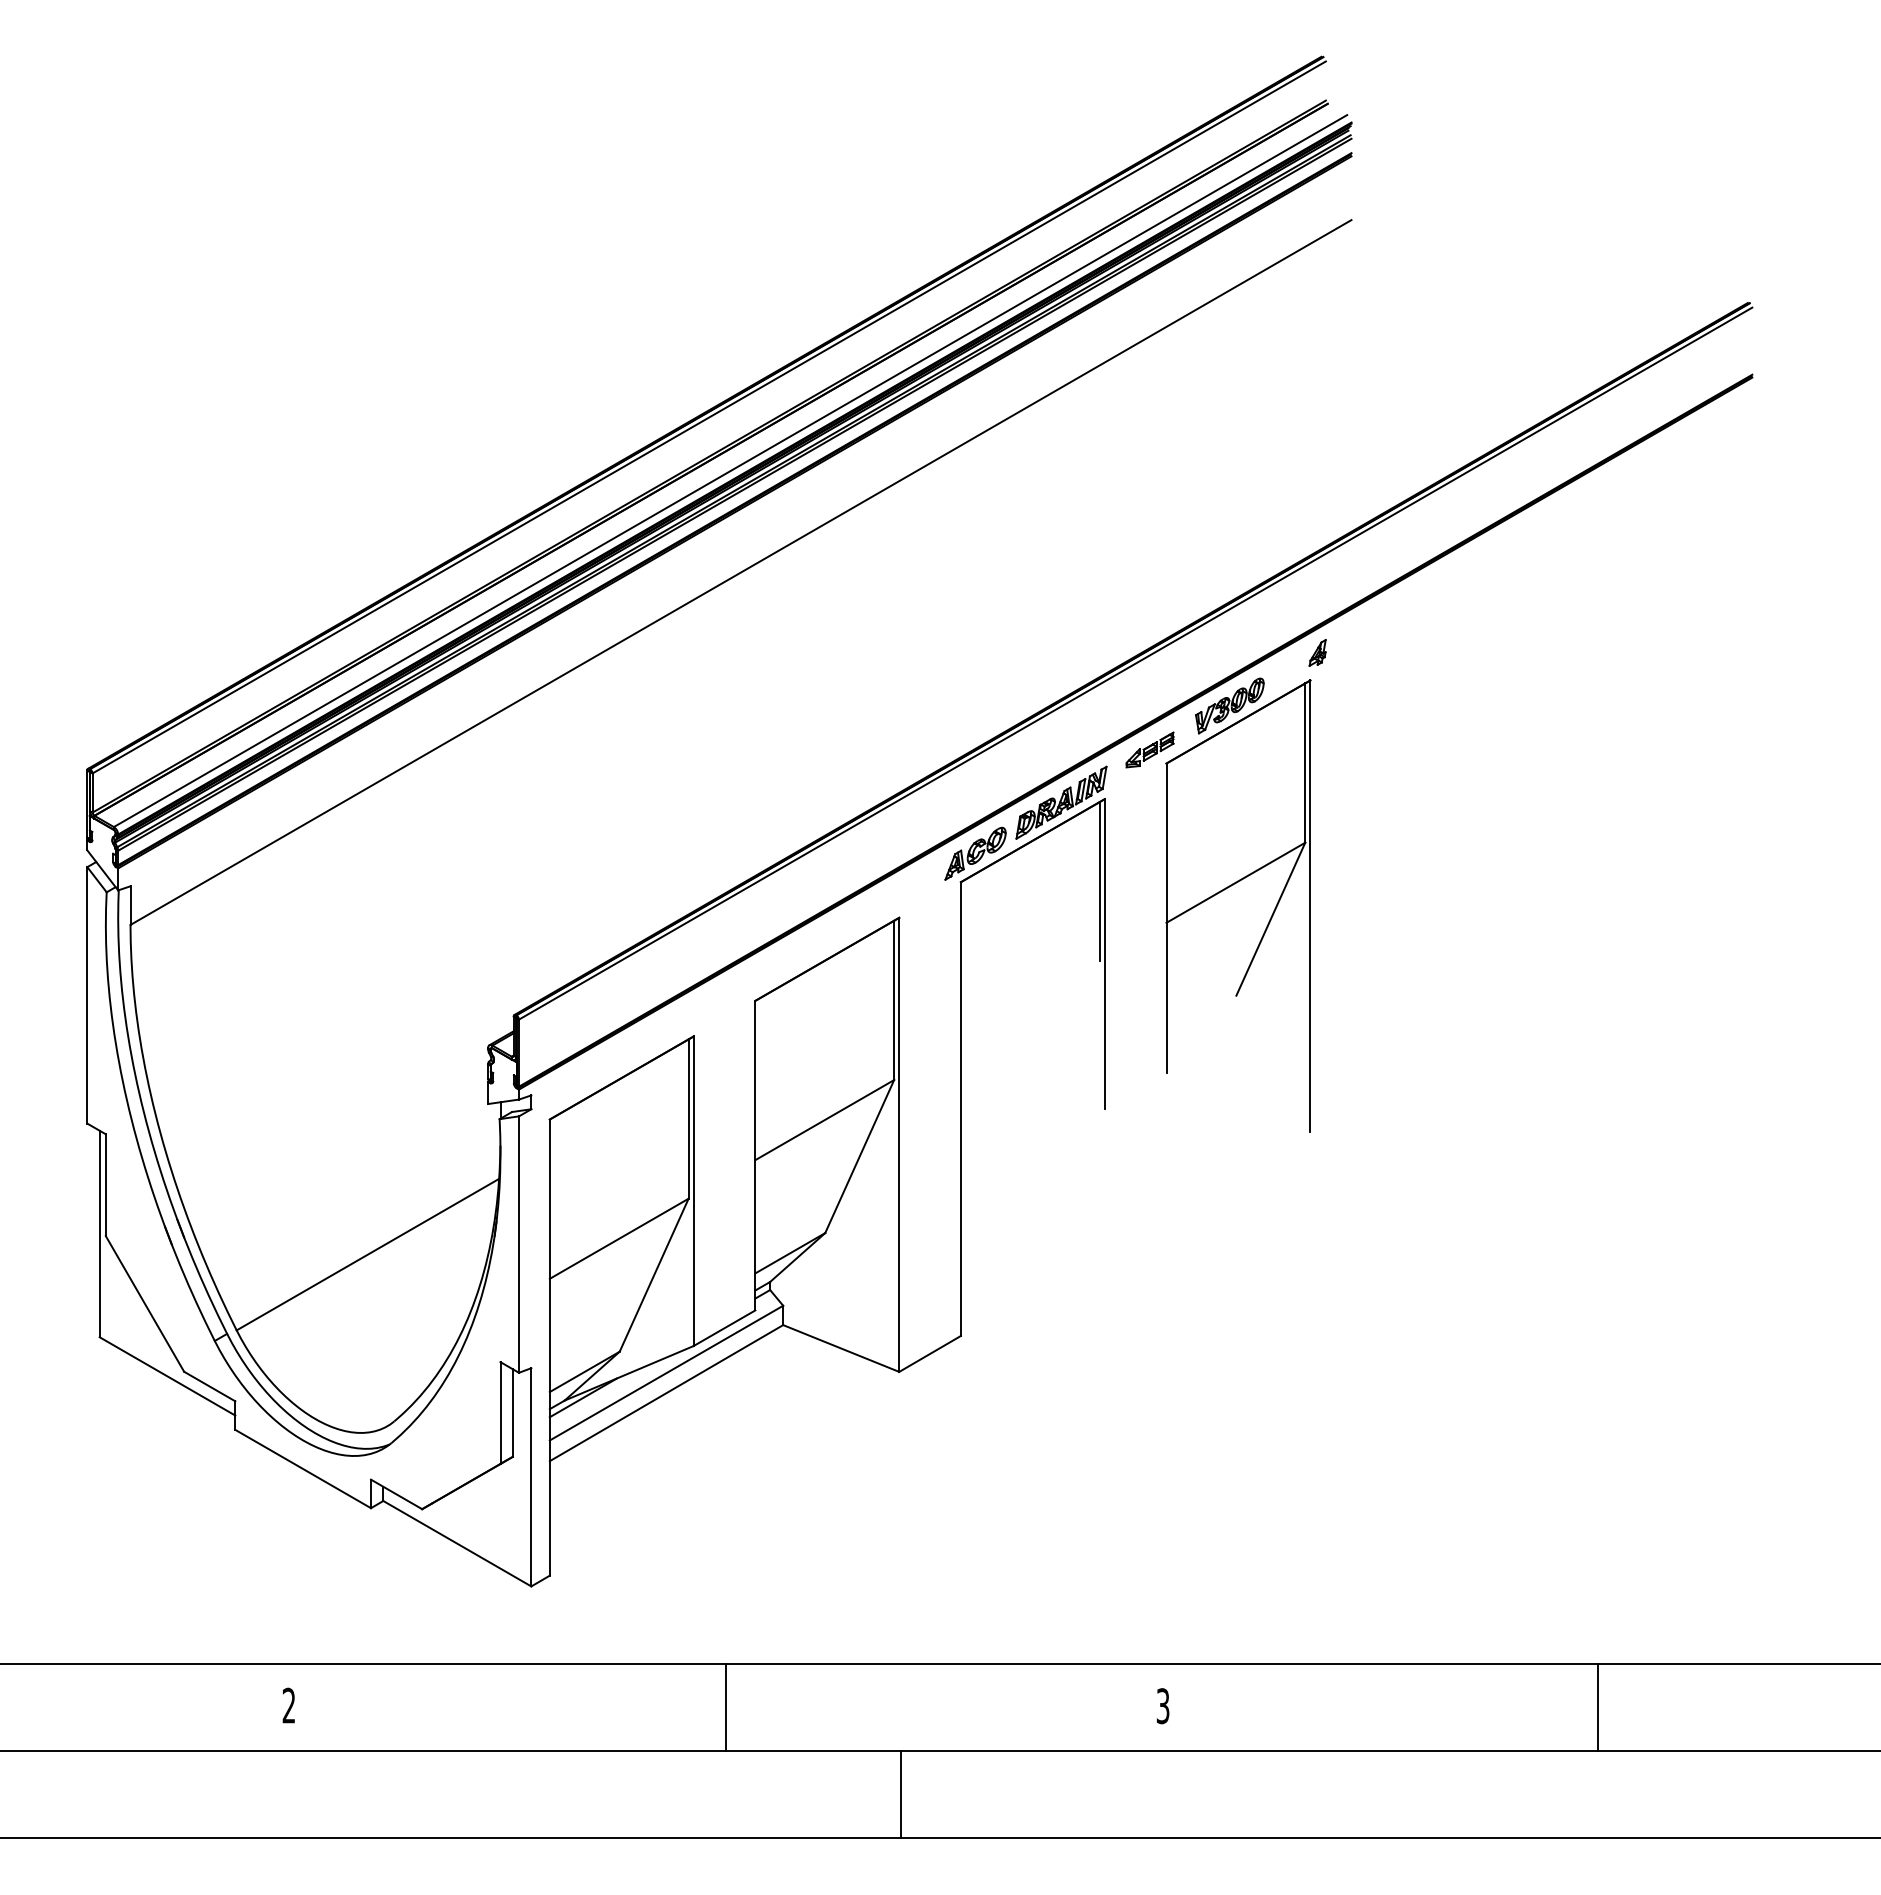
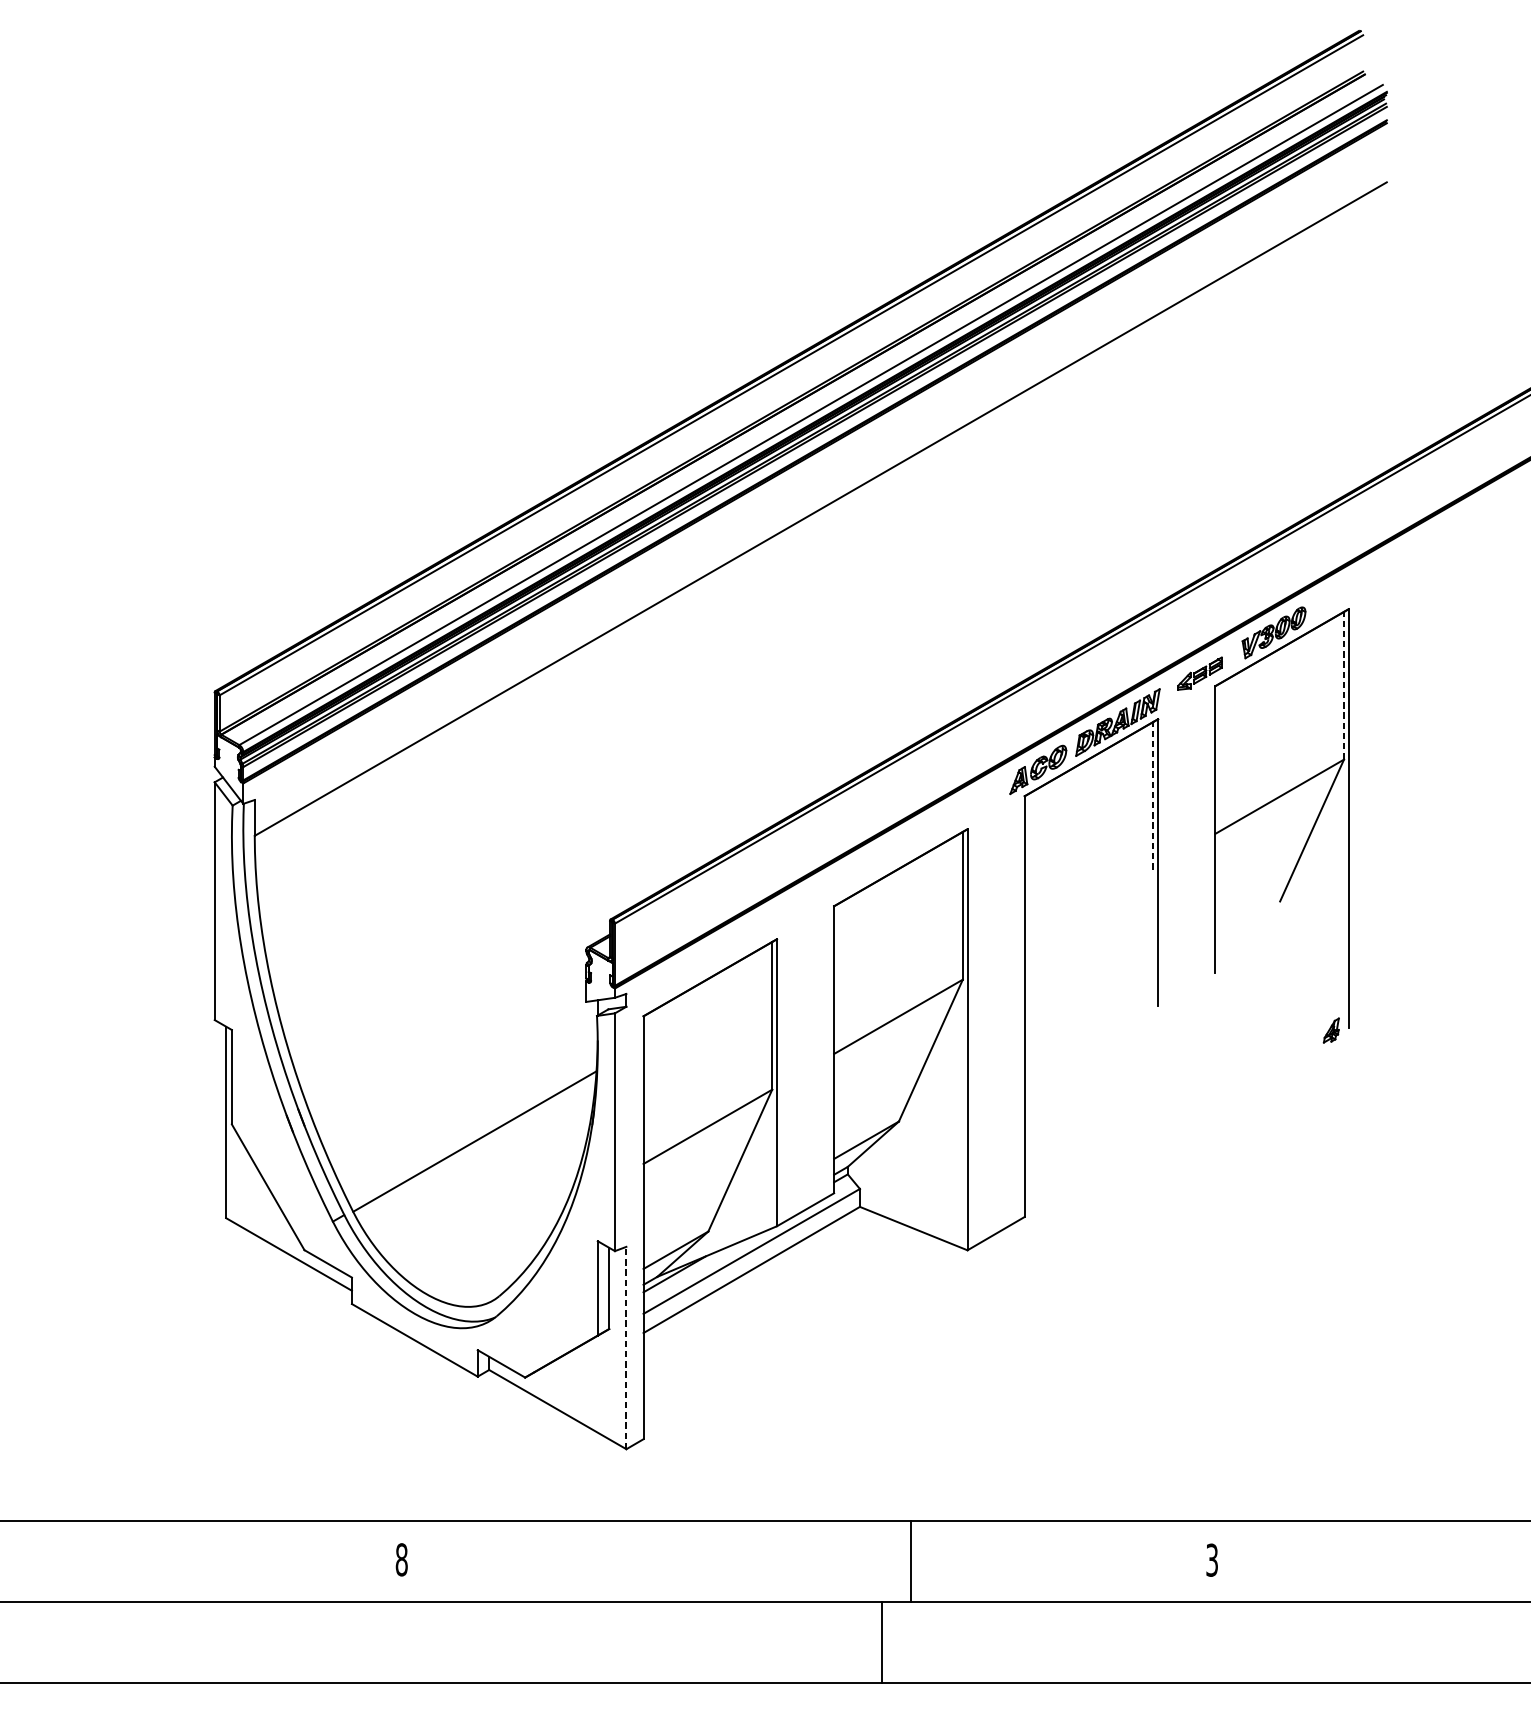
part: (1317, 652) -> (1331, 1030), moved
line: (1305, 763) -> (1344, 686), solid -> dashed
line: (1099, 881) -> (1153, 795), solid -> dashed
line: (531, 1476) -> (626, 1347), solid -> dashed
text: (288, 1705) -> (401, 1559), 2 -> 8
line: (726, 1706) -> (911, 1560), moved
line: (900, 1794) -> (881, 1642), moved

